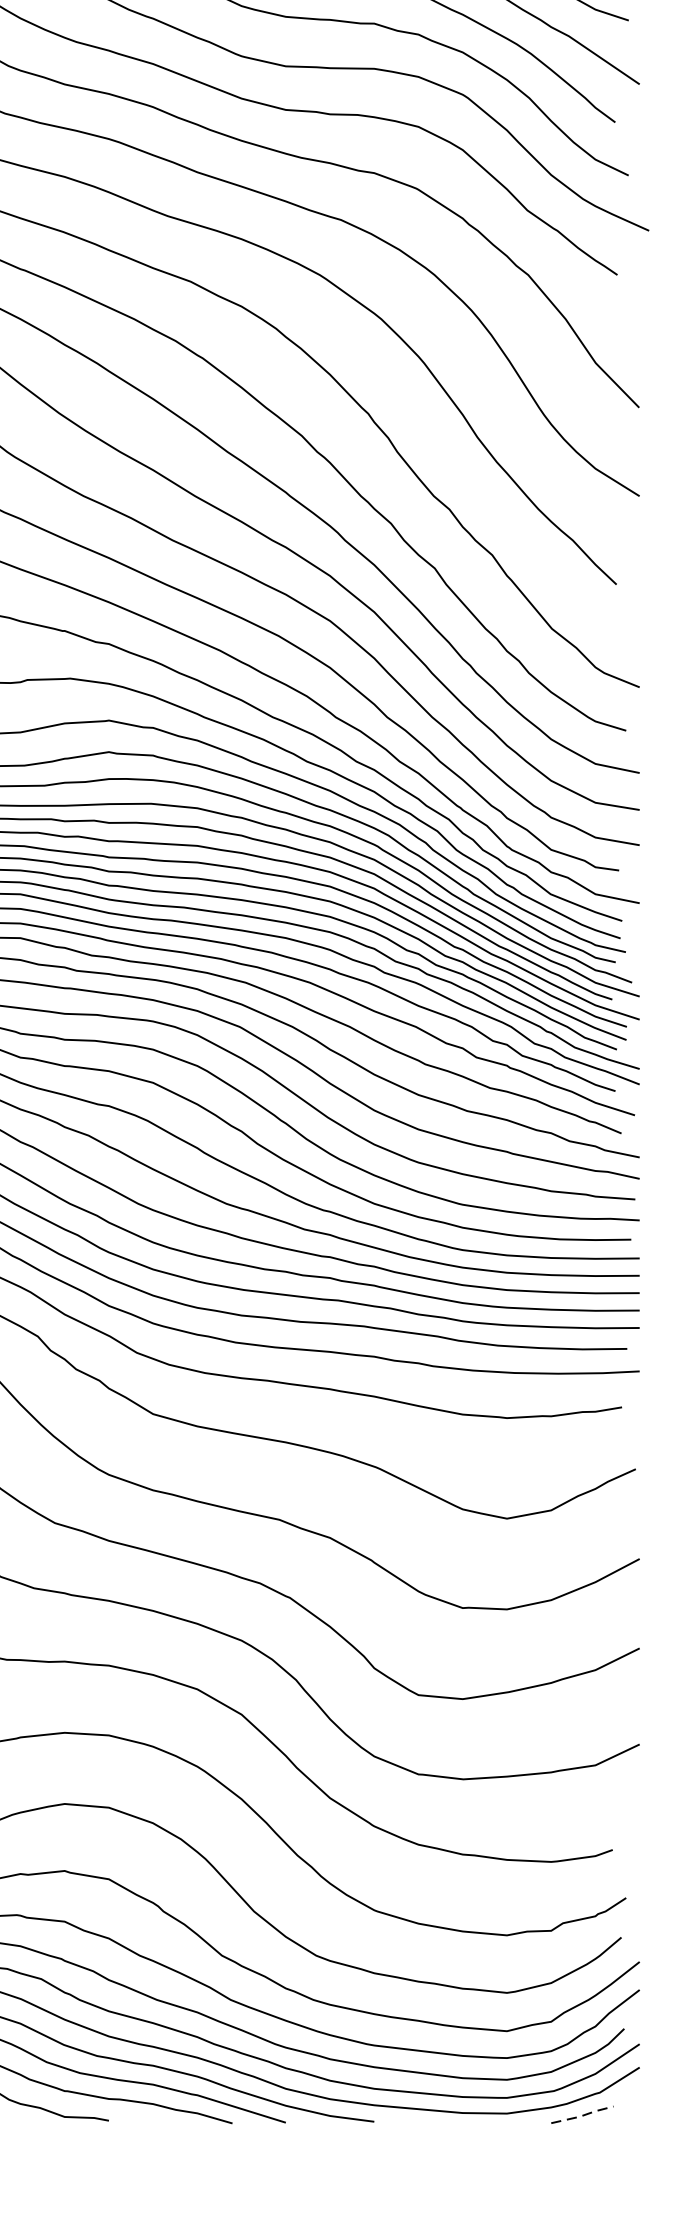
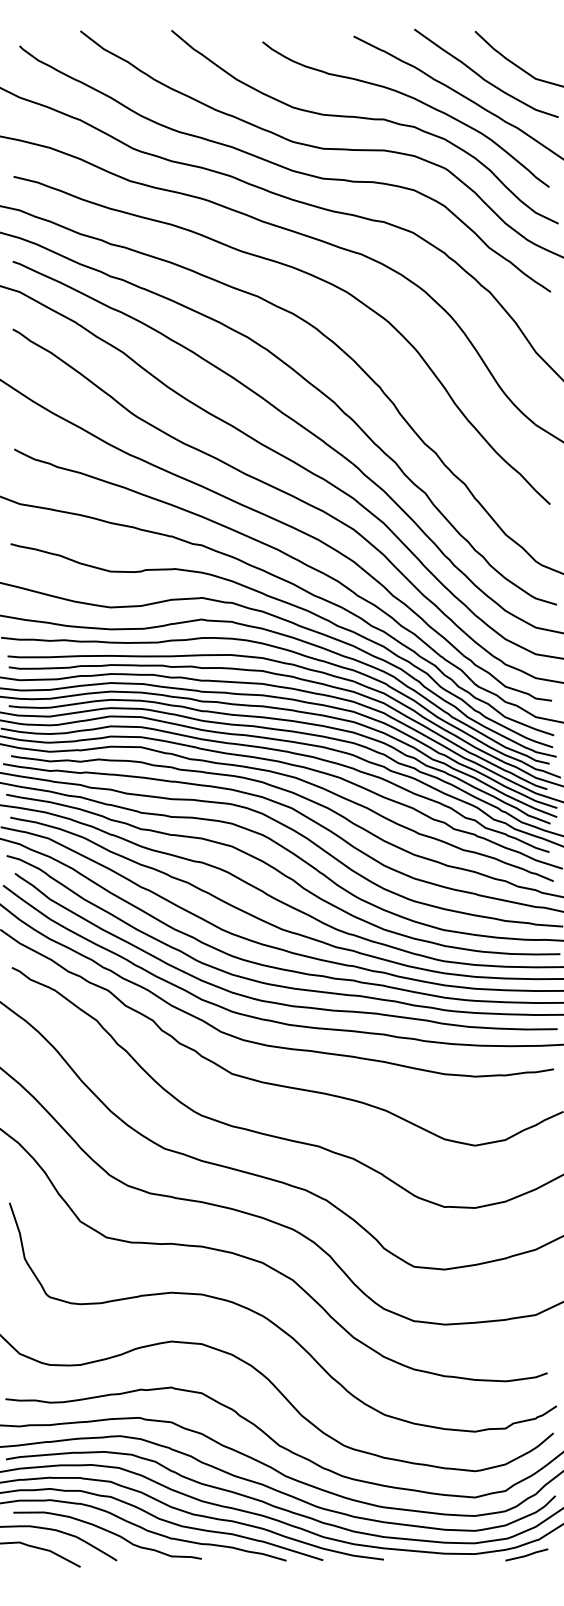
line: (583, 2115) -> (527, 1555), dashed -> solid

